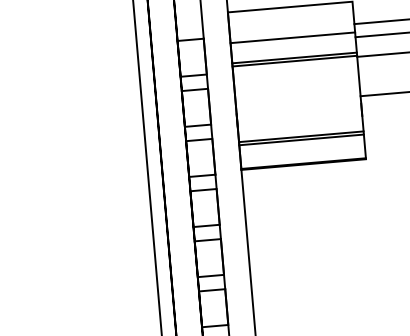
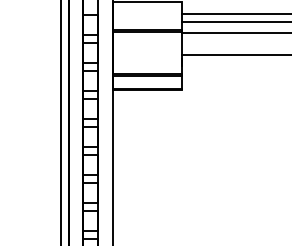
line: (293, 38) -> (147, 19), removed

